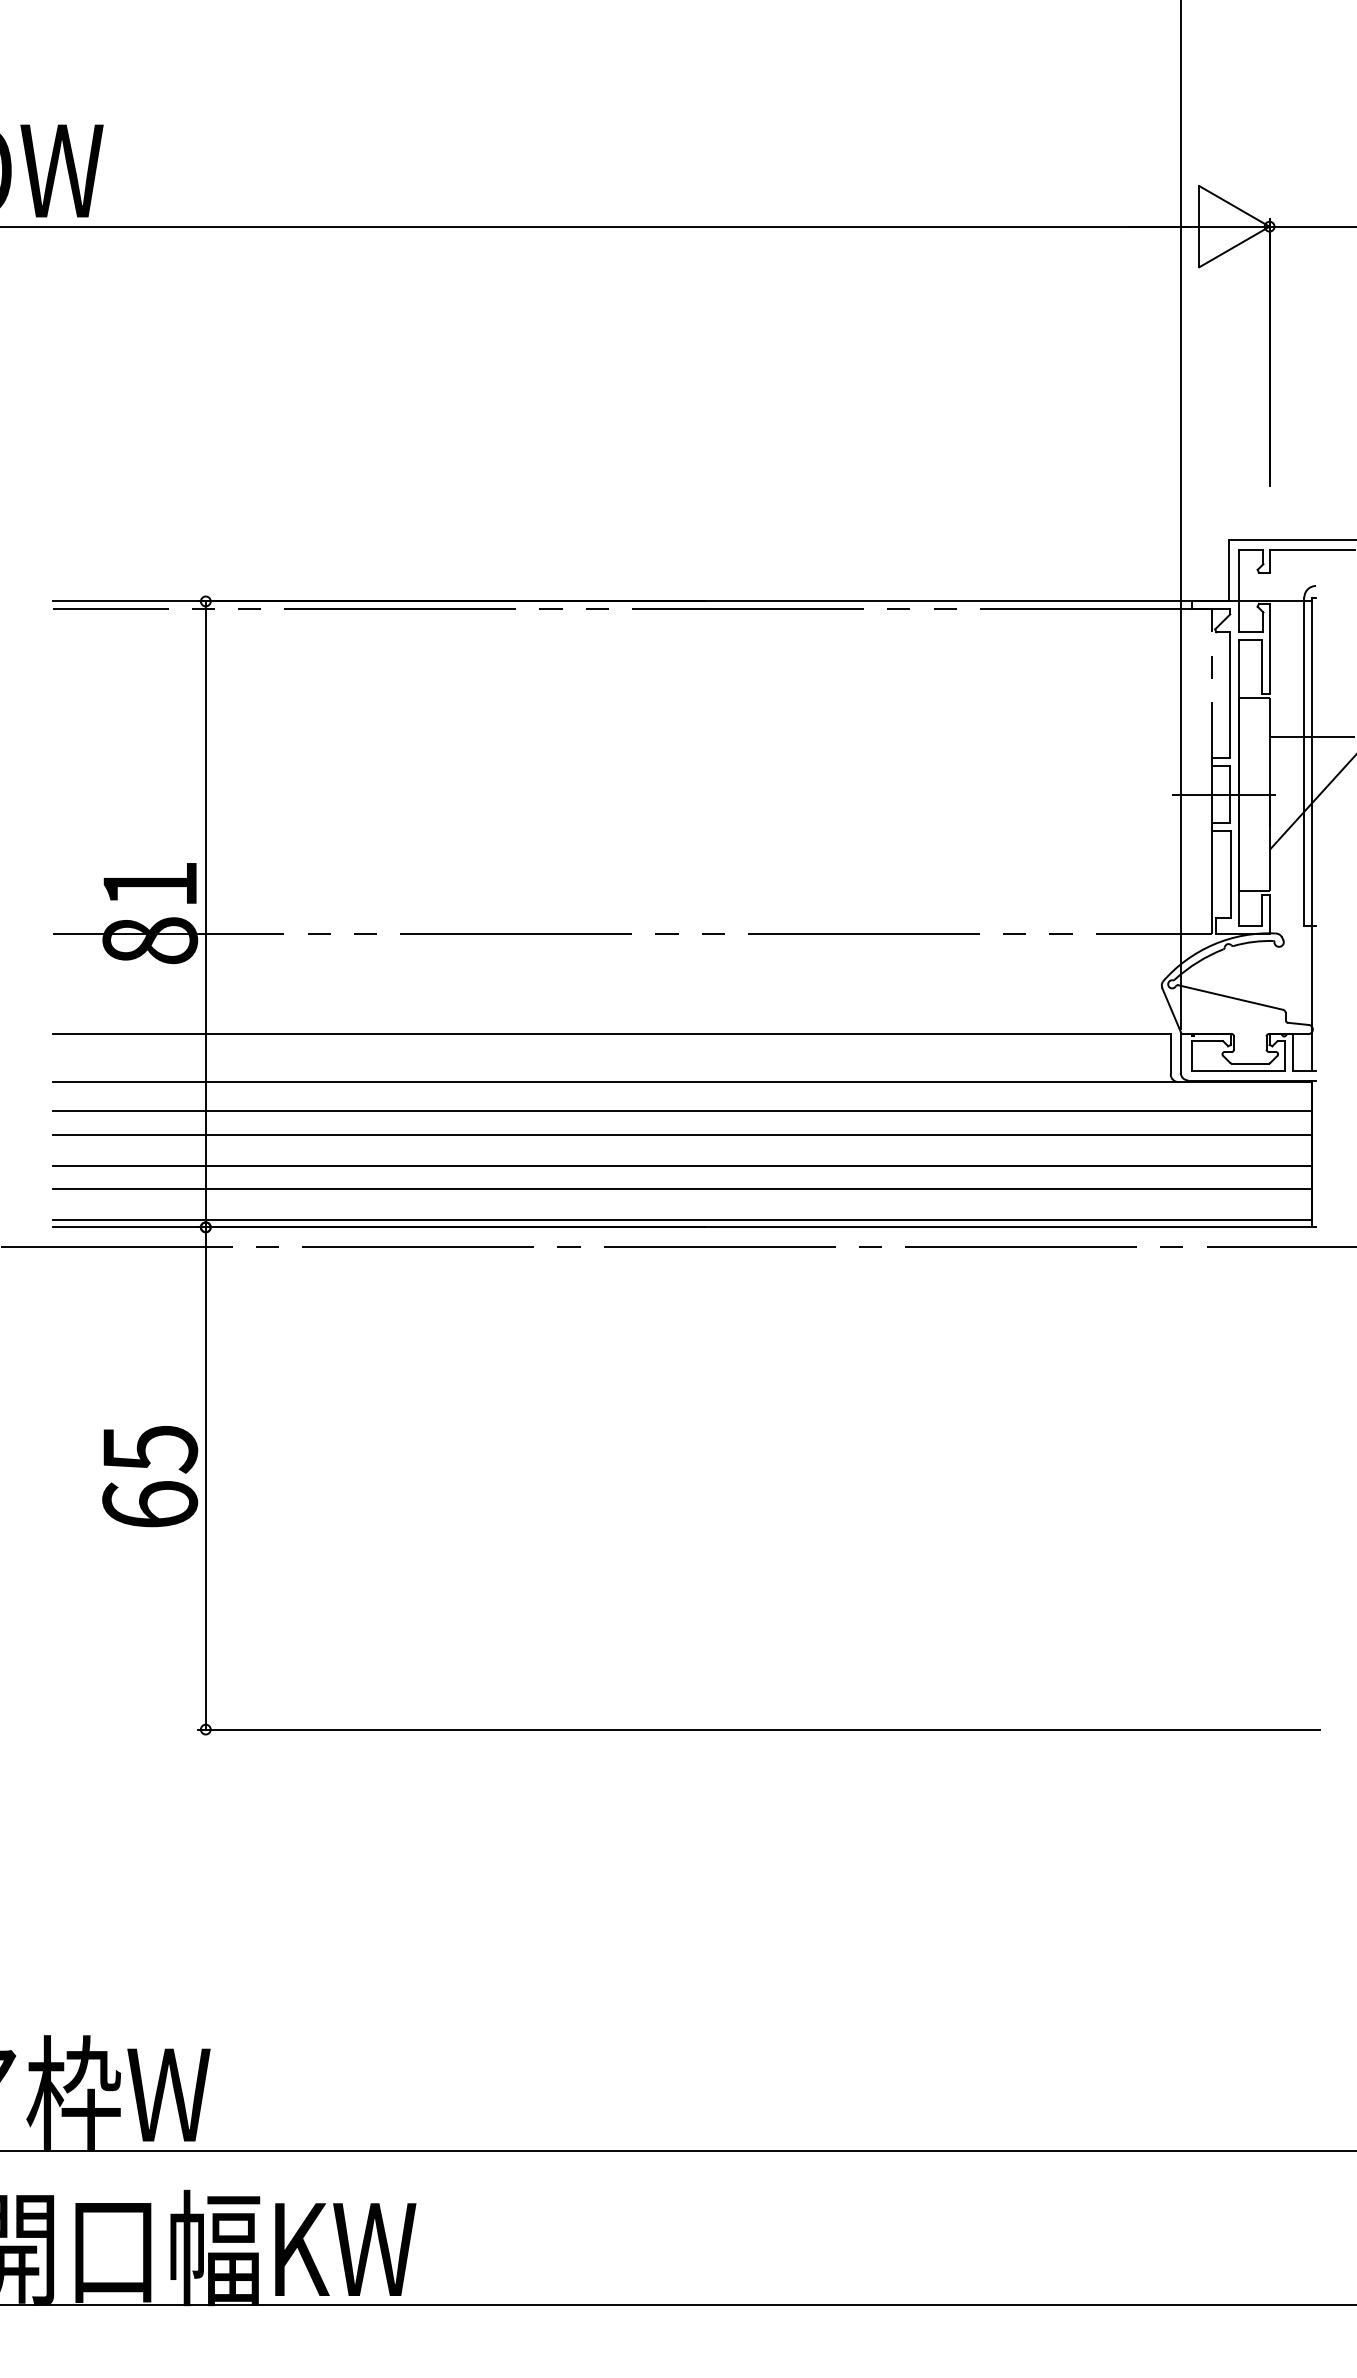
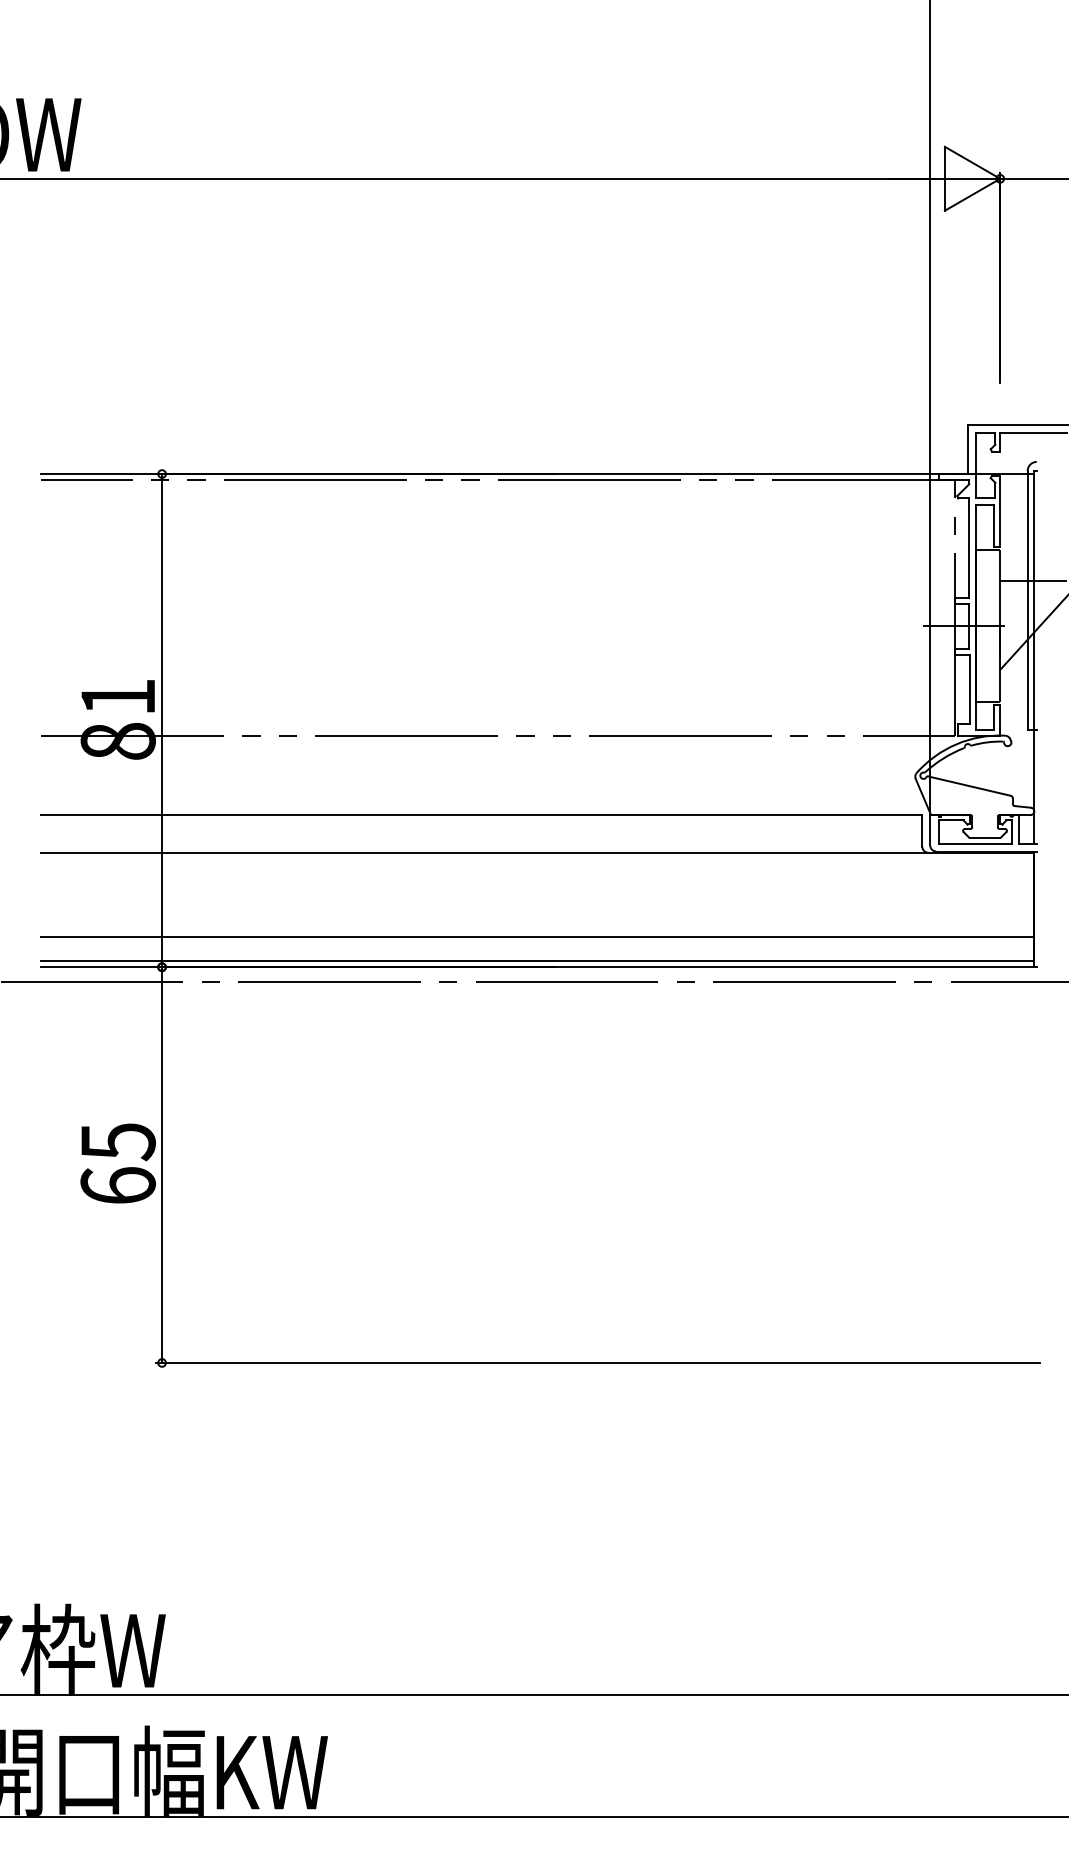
line: (682, 1110) -> (537, 875), removed
line: (682, 1135) -> (537, 894), removed
line: (682, 1165) -> (537, 918), removed

